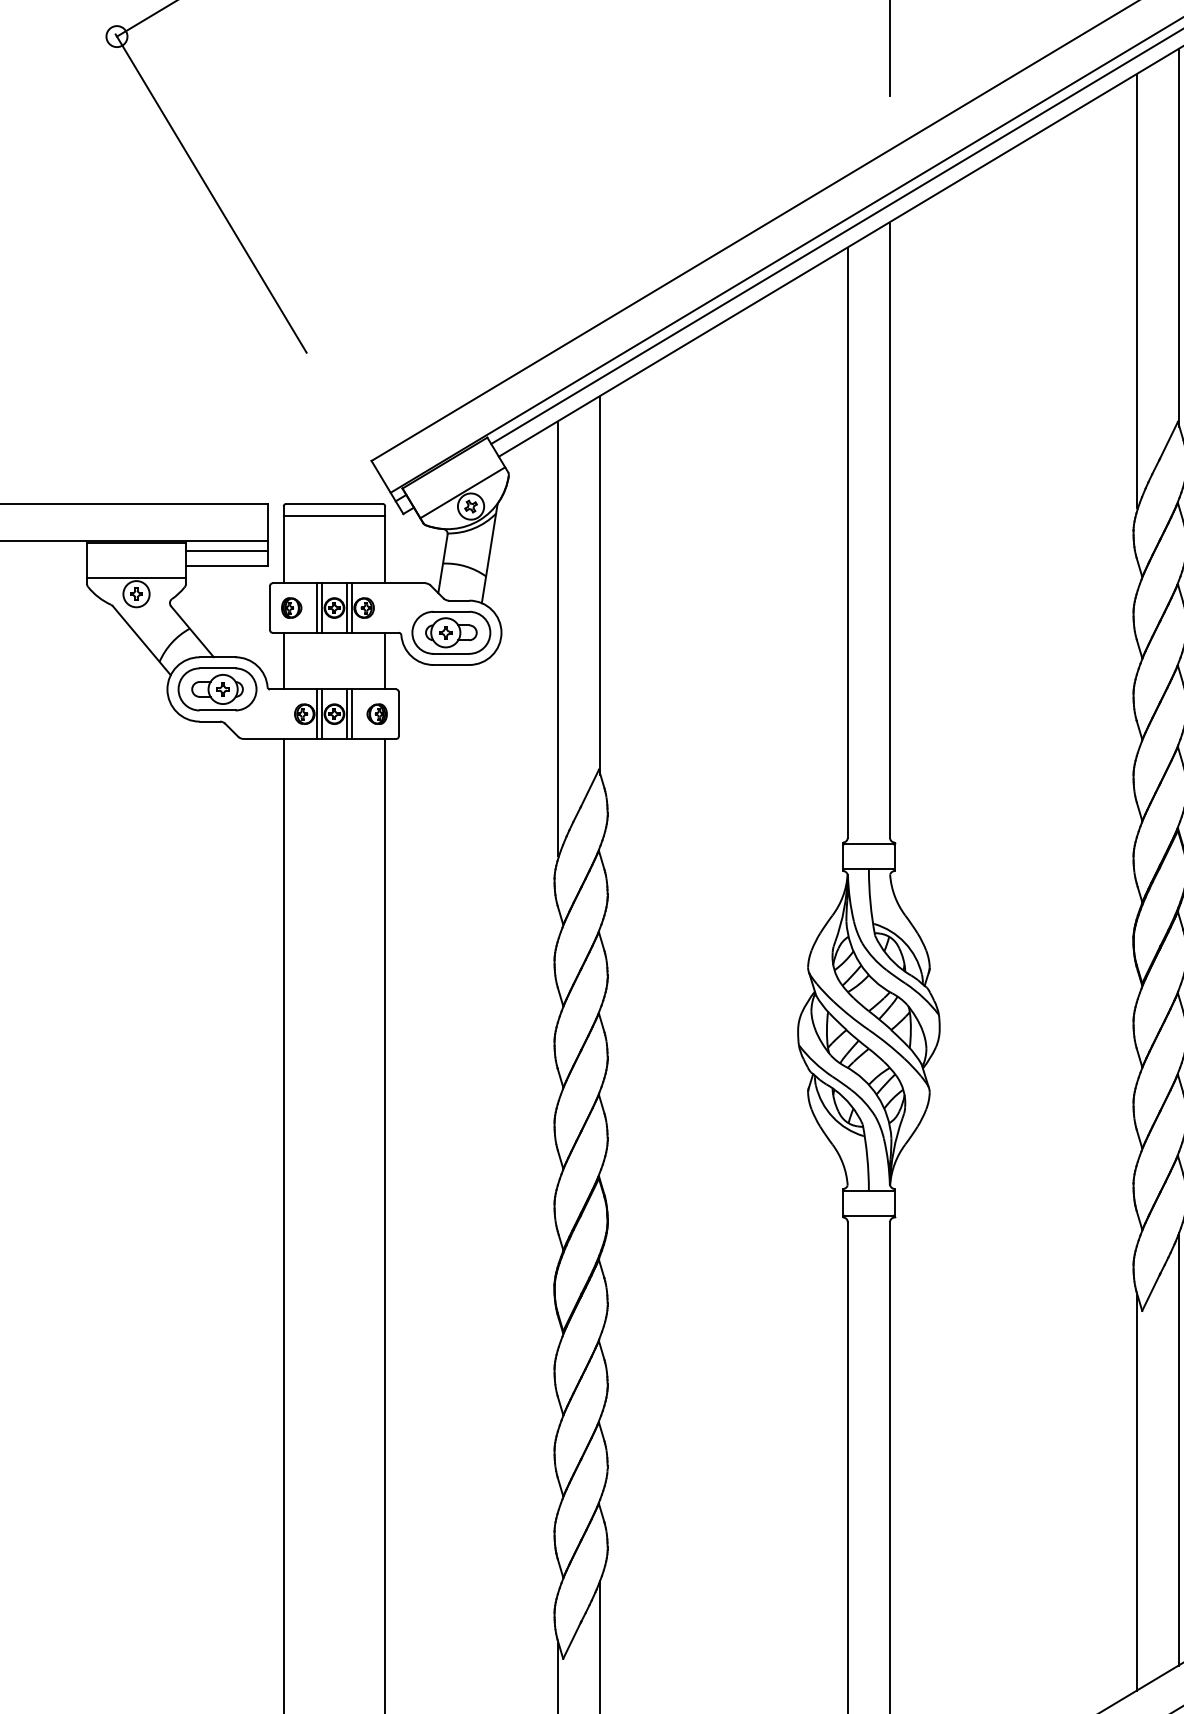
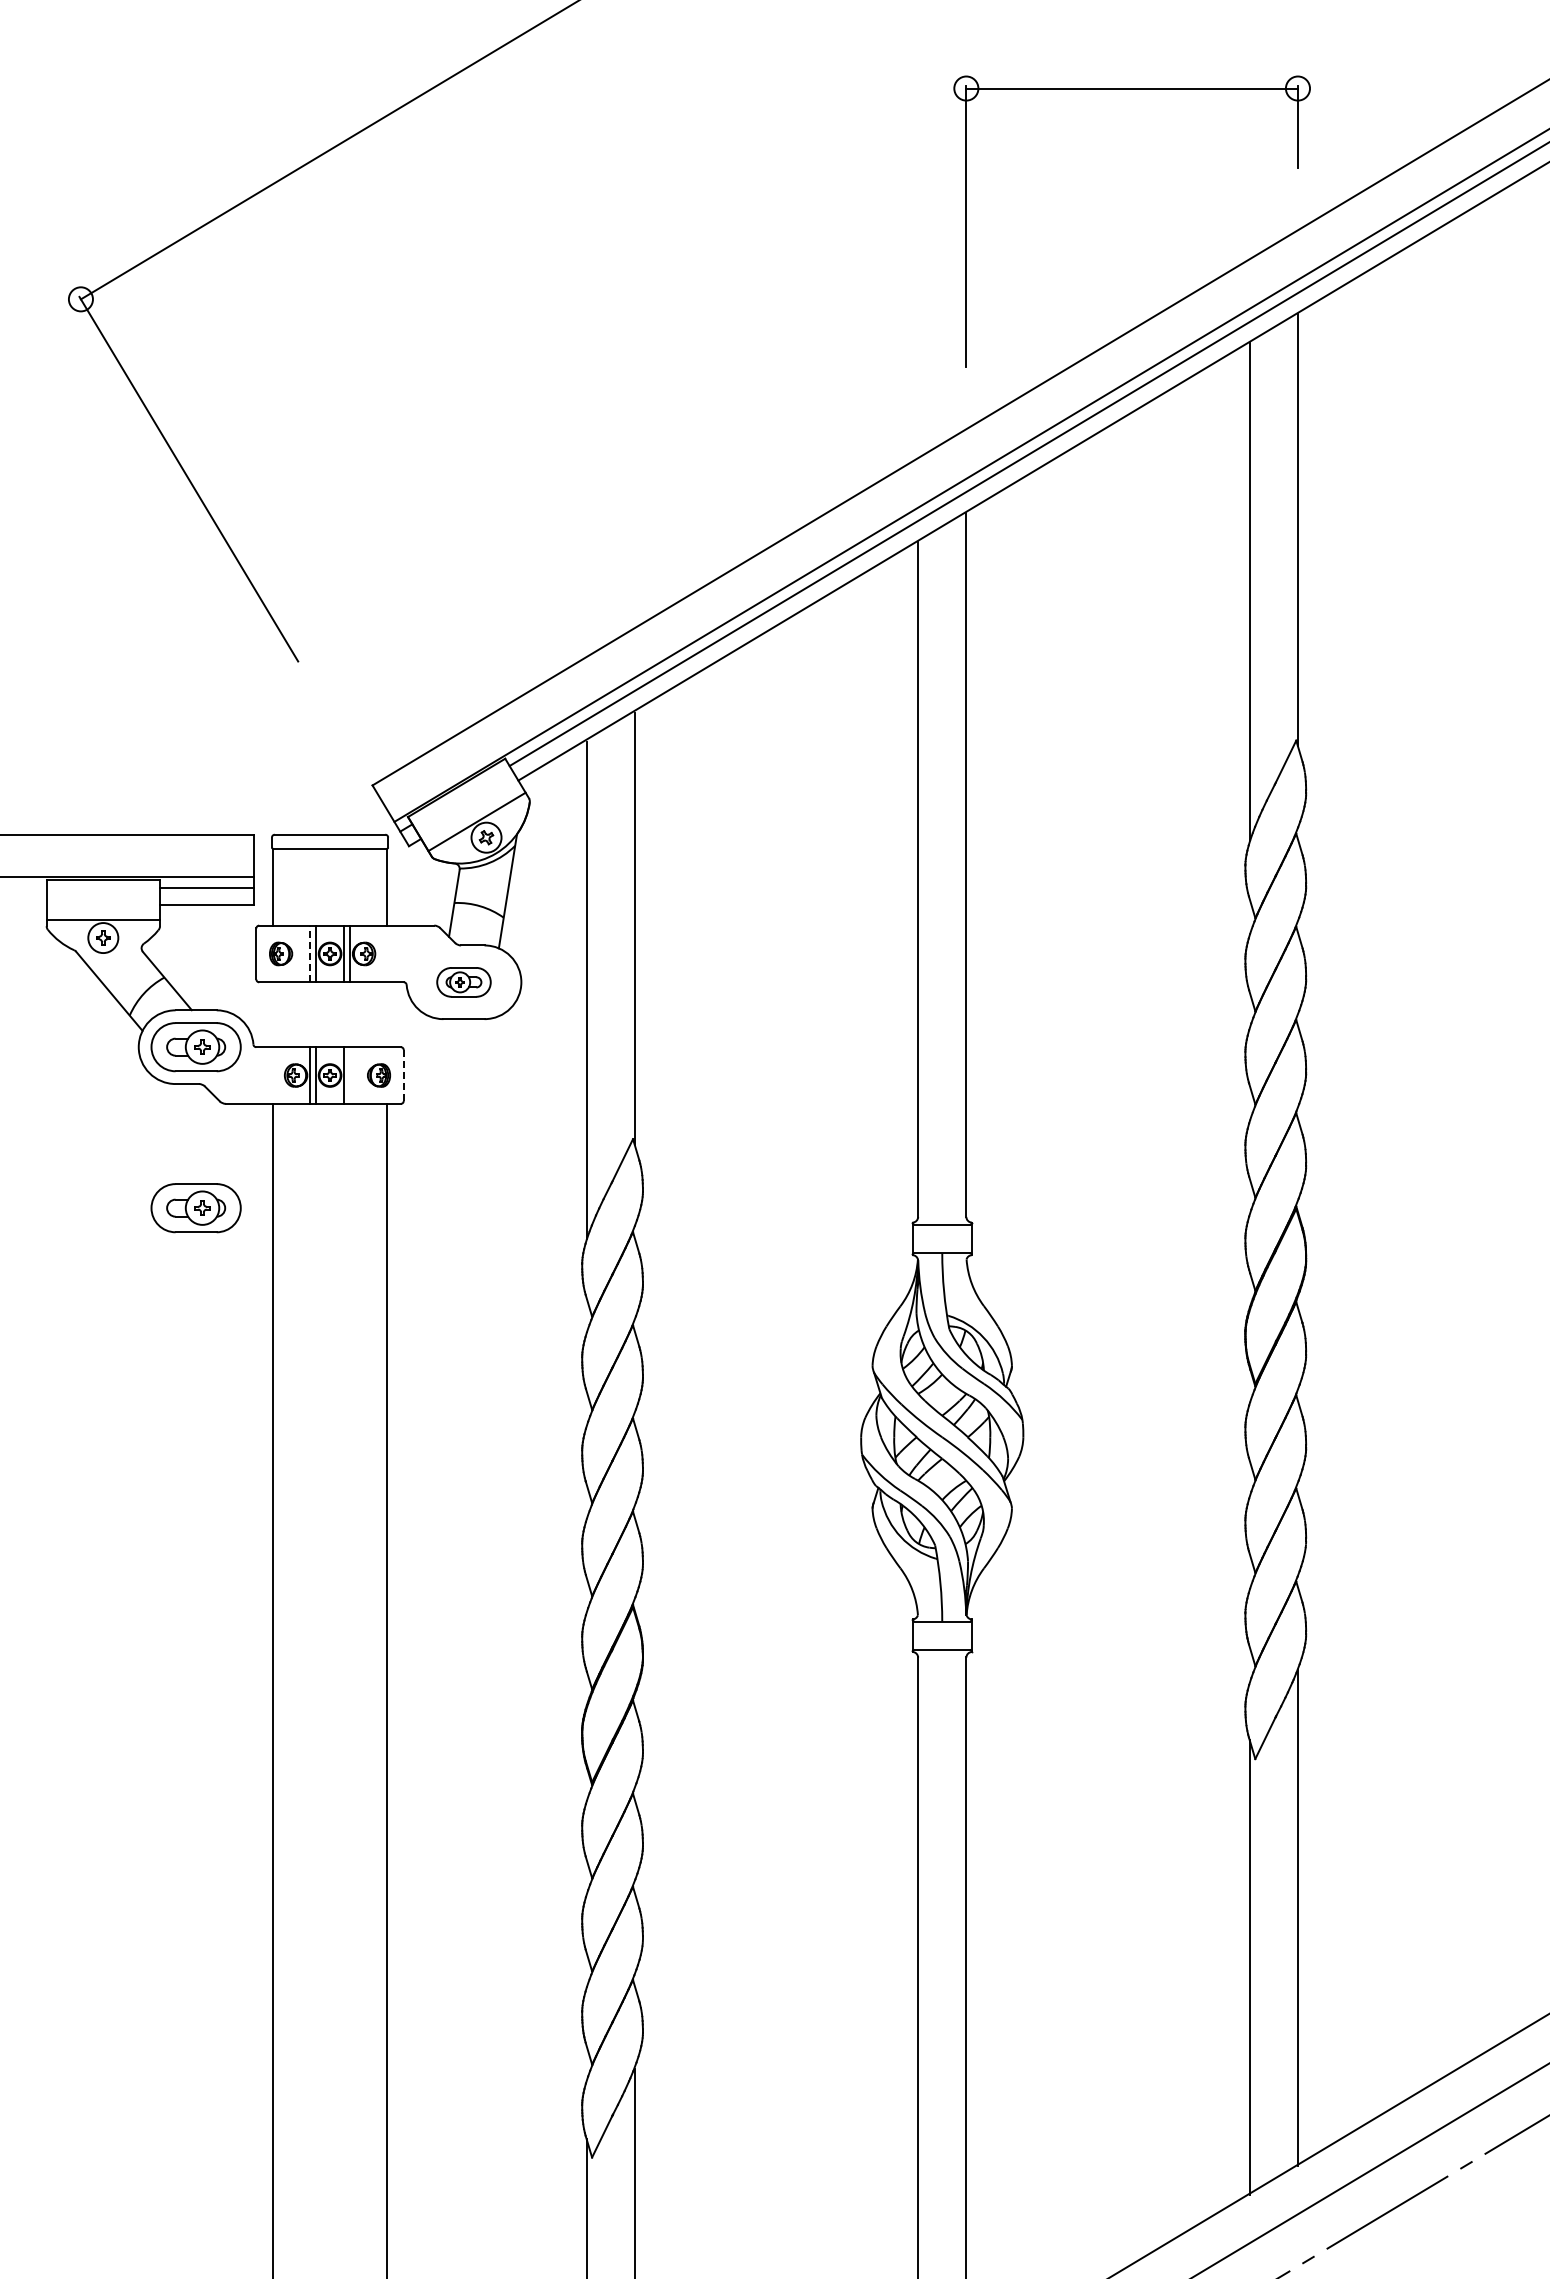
line: (317, 607) -> (310, 953), solid -> dashed
part: (450, 632) -> (463, 982), size x0.6
line: (284, 660) -> (272, 1014), removed
line: (384, 660) -> (387, 1014), removed
line: (351, 714) -> (349, 1075), removed
line: (398, 714) -> (403, 1075), solid -> dashed
part: (216, 830) -> (195, 1208), added

